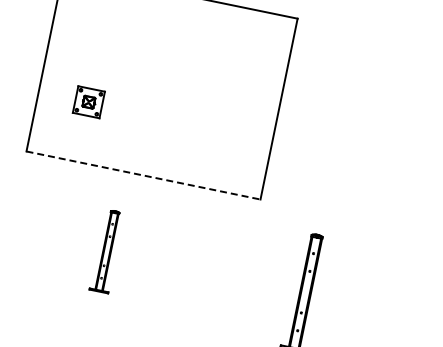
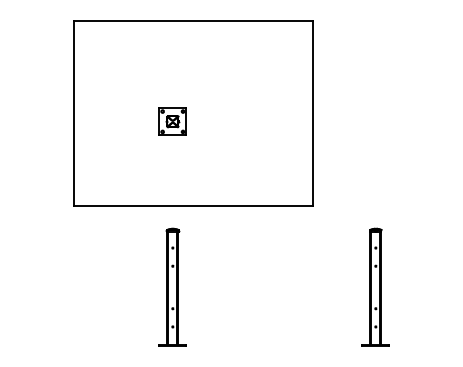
part: (88, 101) -> (172, 121), moved
line: (143, 175) -> (193, 205), dashed -> solid
part: (107, 250) -> (172, 286), size x1.43

